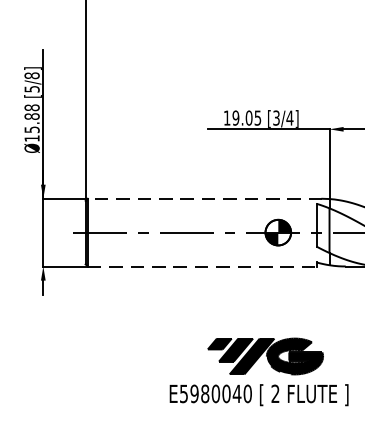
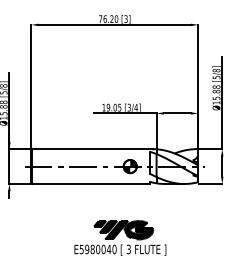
line: (204, 199) -> (92, 149), dashed -> solid
line: (202, 267) -> (91, 184), dashed -> solid
text: (274, 393) -> (128, 249), 2 -> 3

